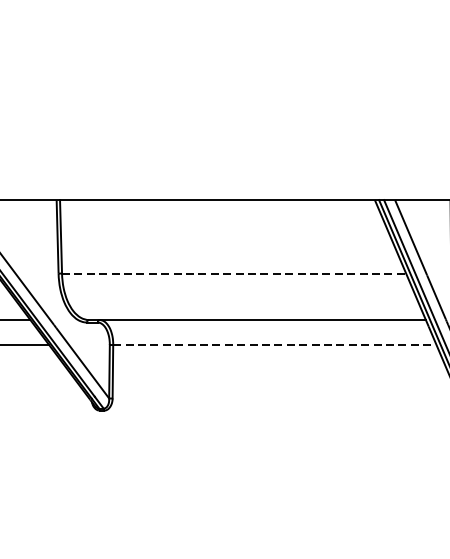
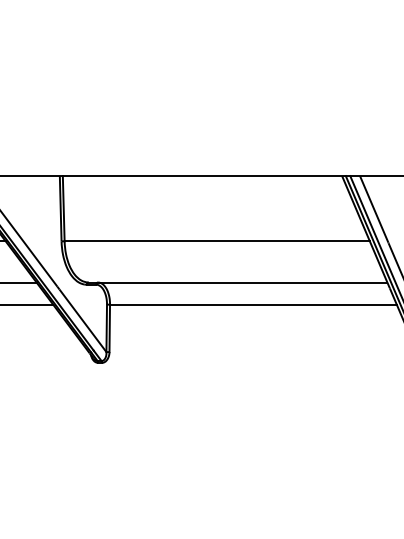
line: (234, 273) -> (217, 241), dashed -> solid
line: (274, 344) -> (253, 304), dashed -> solid

